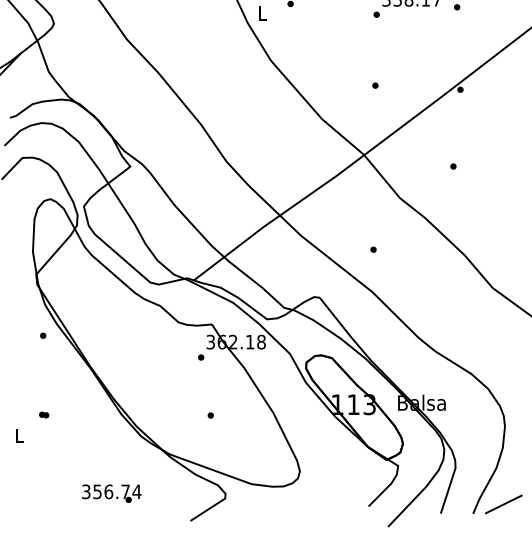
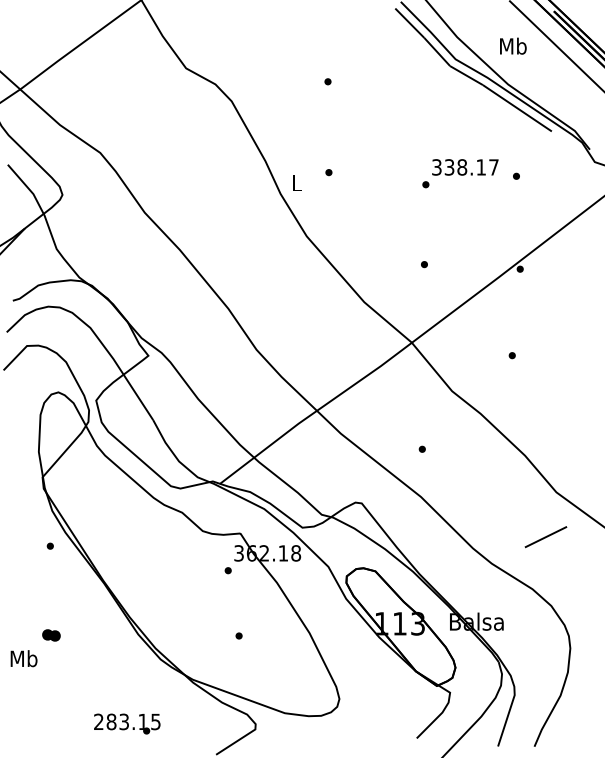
part: (44, 415) -> (51, 635), size x1.6
text: (19, 435) -> (23, 658), L -> Mb
text: (111, 491) -> (127, 721), 356.74 -> 283.15
line: (503, 504) -> (545, 537), moved

